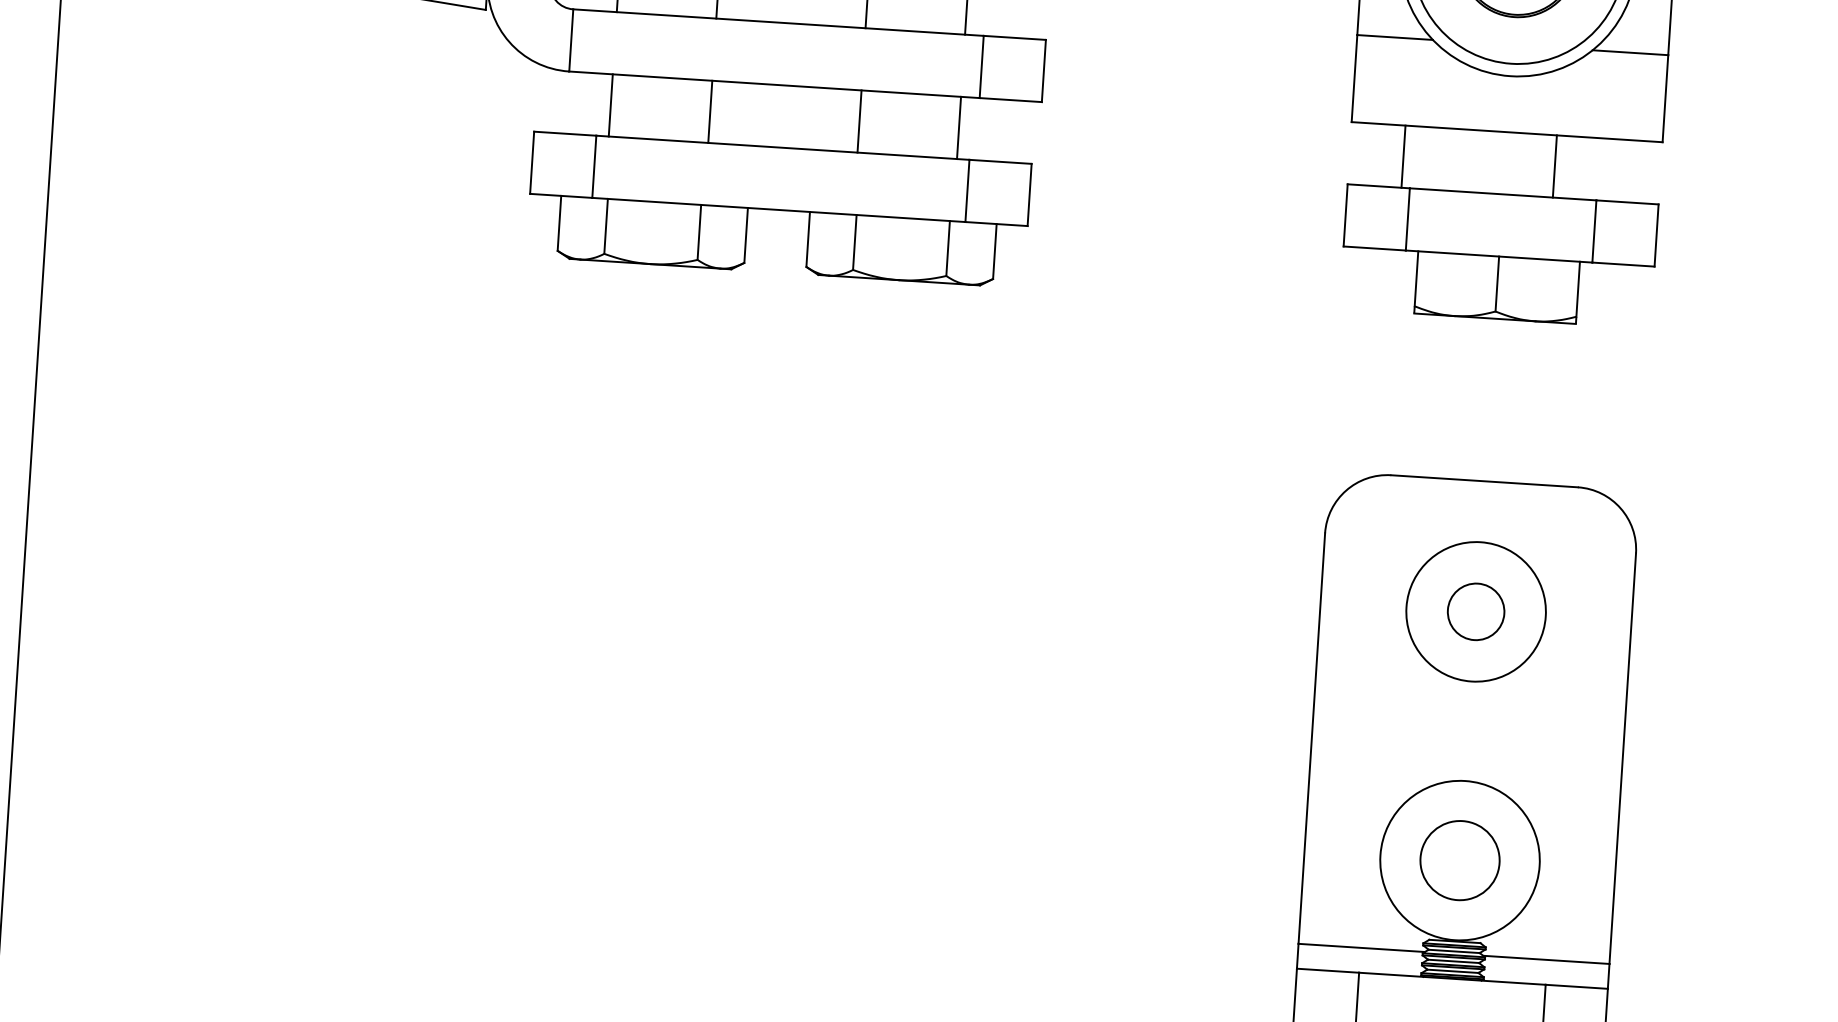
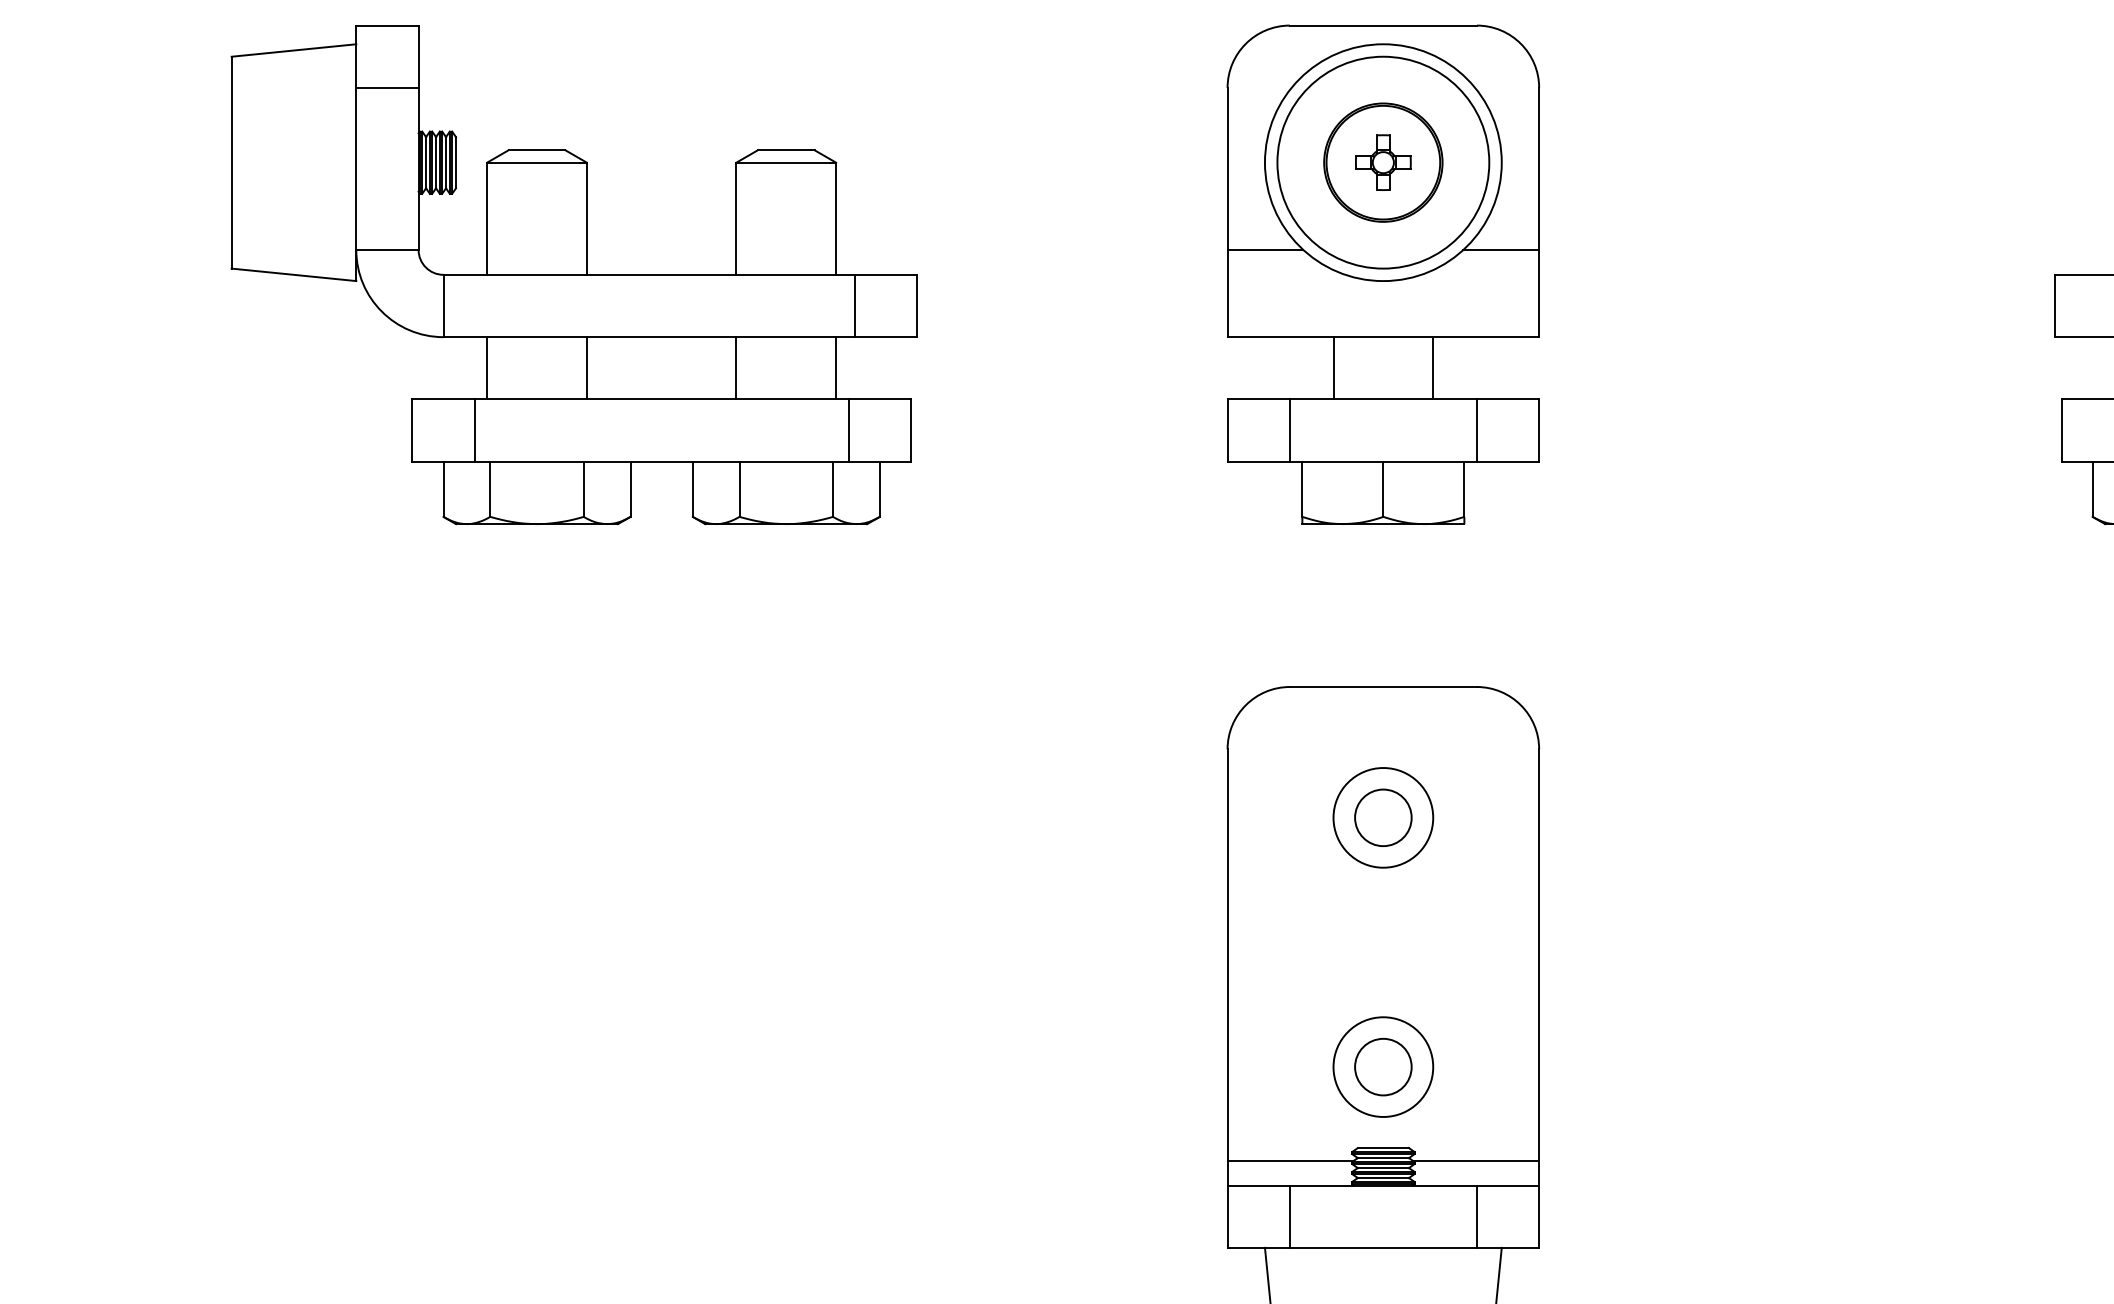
line: (1403, 156) -> (1333, 368), moved
circle: (1476, 611) -> (1383, 817), size x0.71
circle: (1460, 860) -> (1383, 1066), size x0.62
circle: (1460, 860) -> (1383, 1066), size x0.71

